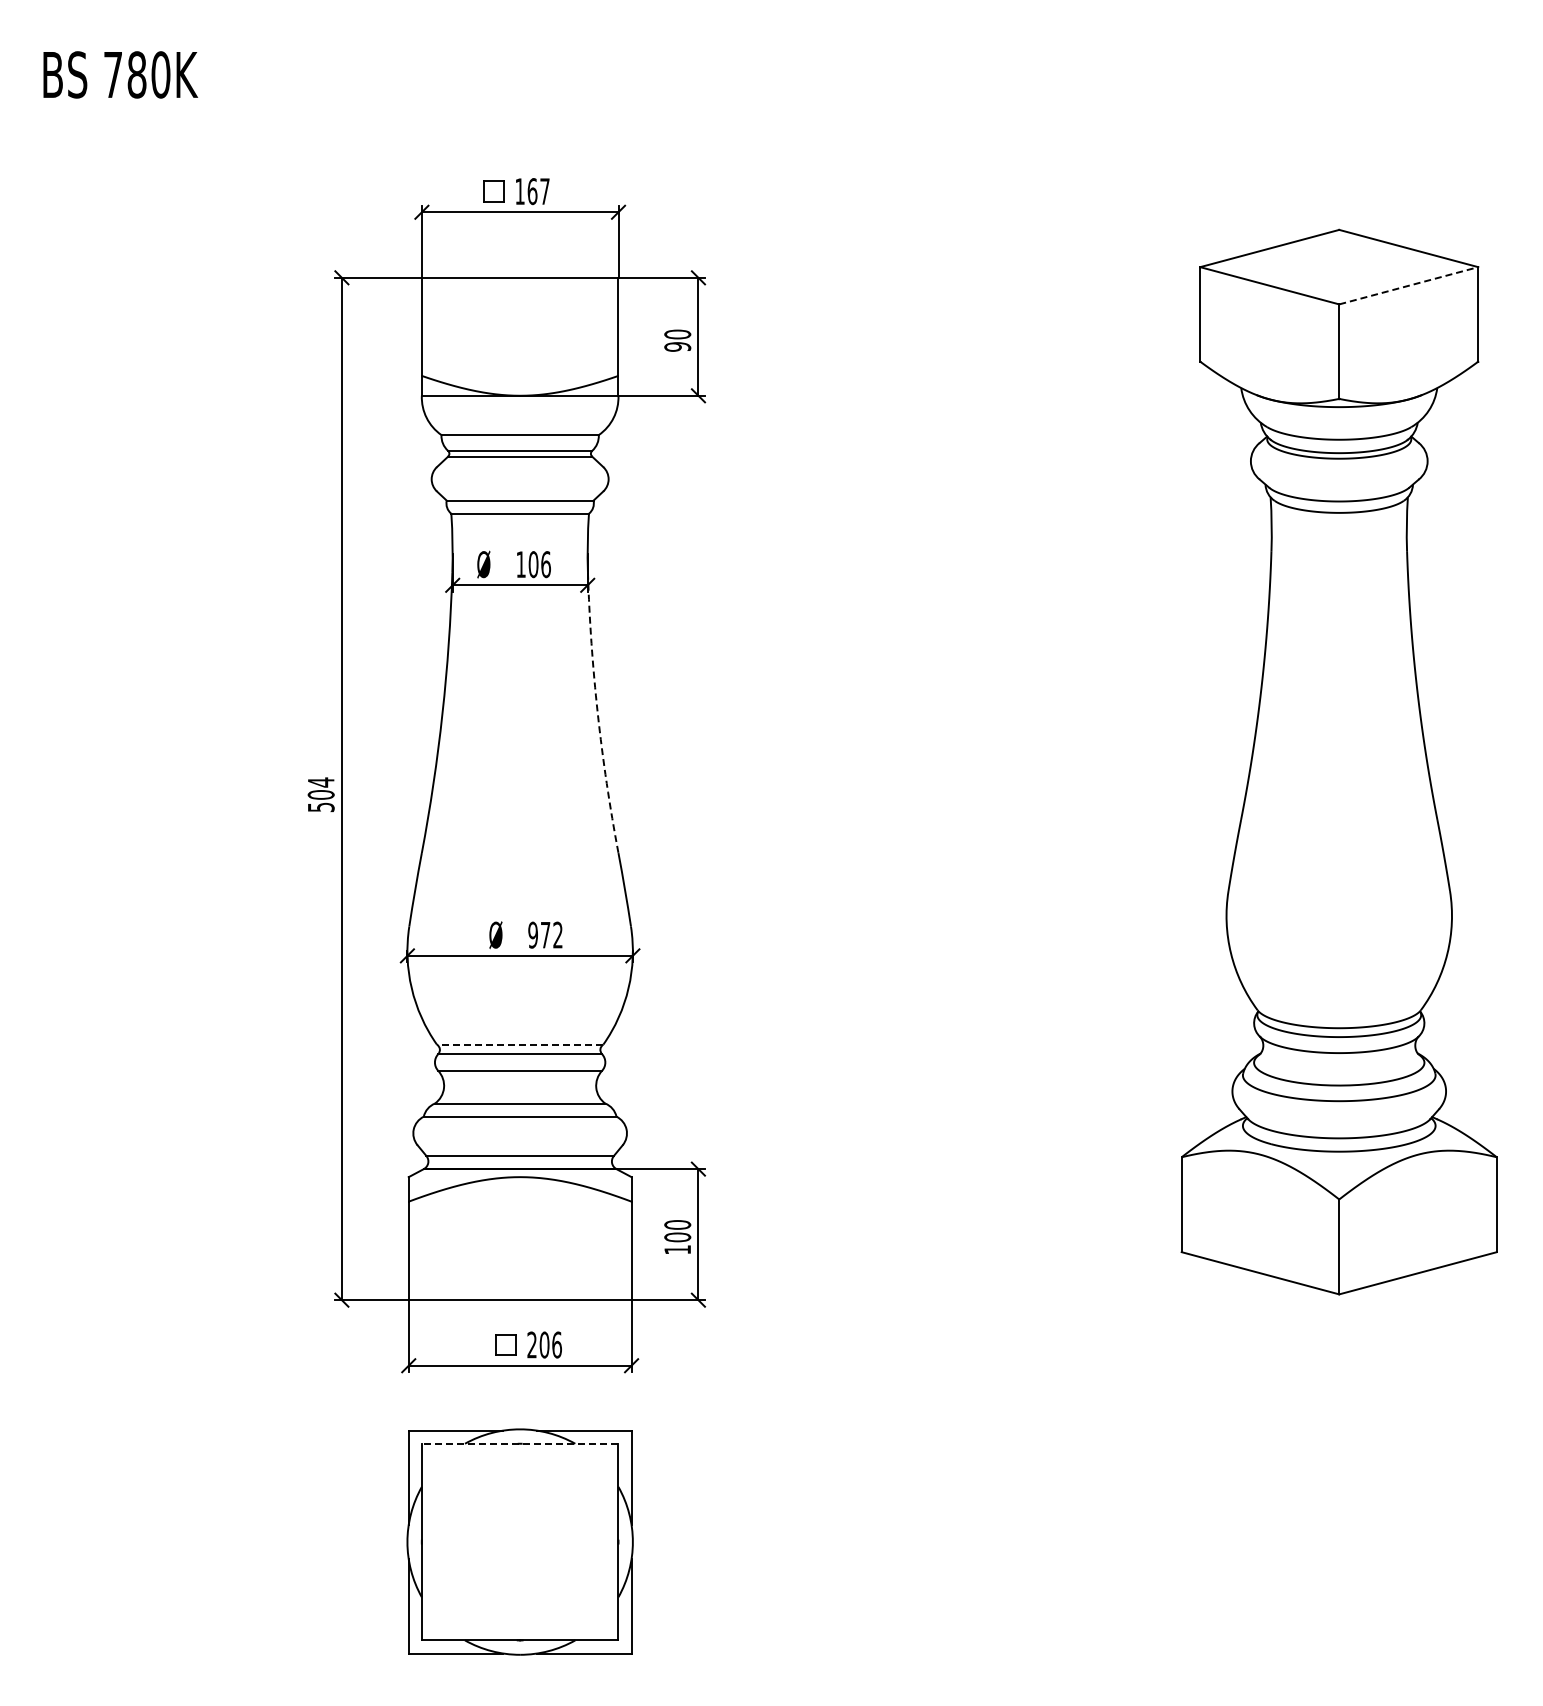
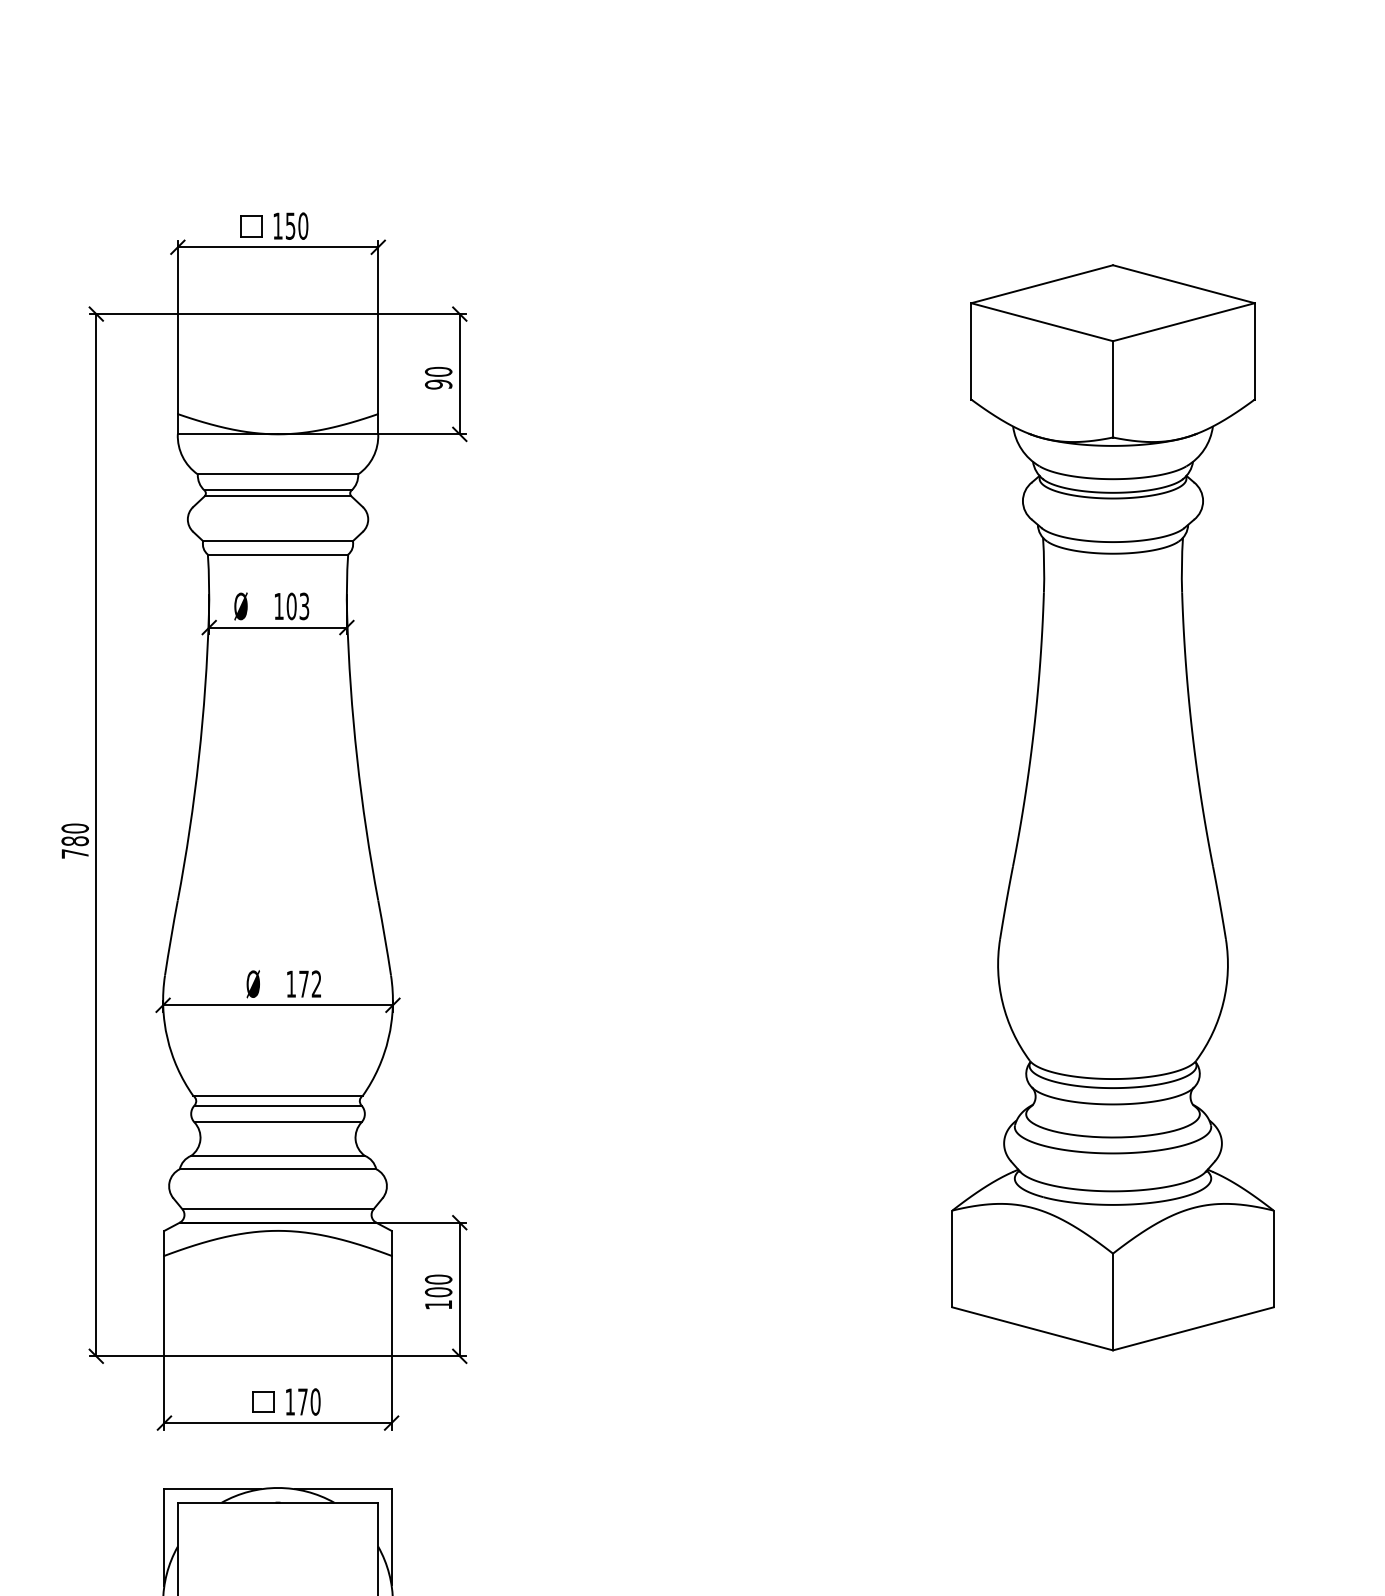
text: (538, 191) -> (296, 226), 167 -> 150
line: (1408, 285) -> (1183, 321), dashed -> solid
text: (545, 564) -> (303, 606), 106 -> 103
arc: (597, 713) -> (356, 758), dashed -> solid
text: (320, 794) -> (74, 840), 504 -> 780
text: (532, 934) -> (290, 983), 972 -> 172
line: (519, 1044) -> (277, 1095), dashed -> solid
text: (544, 1344) -> (302, 1401), 206 -> 170
line: (519, 1443) -> (277, 1502), dashed -> solid

